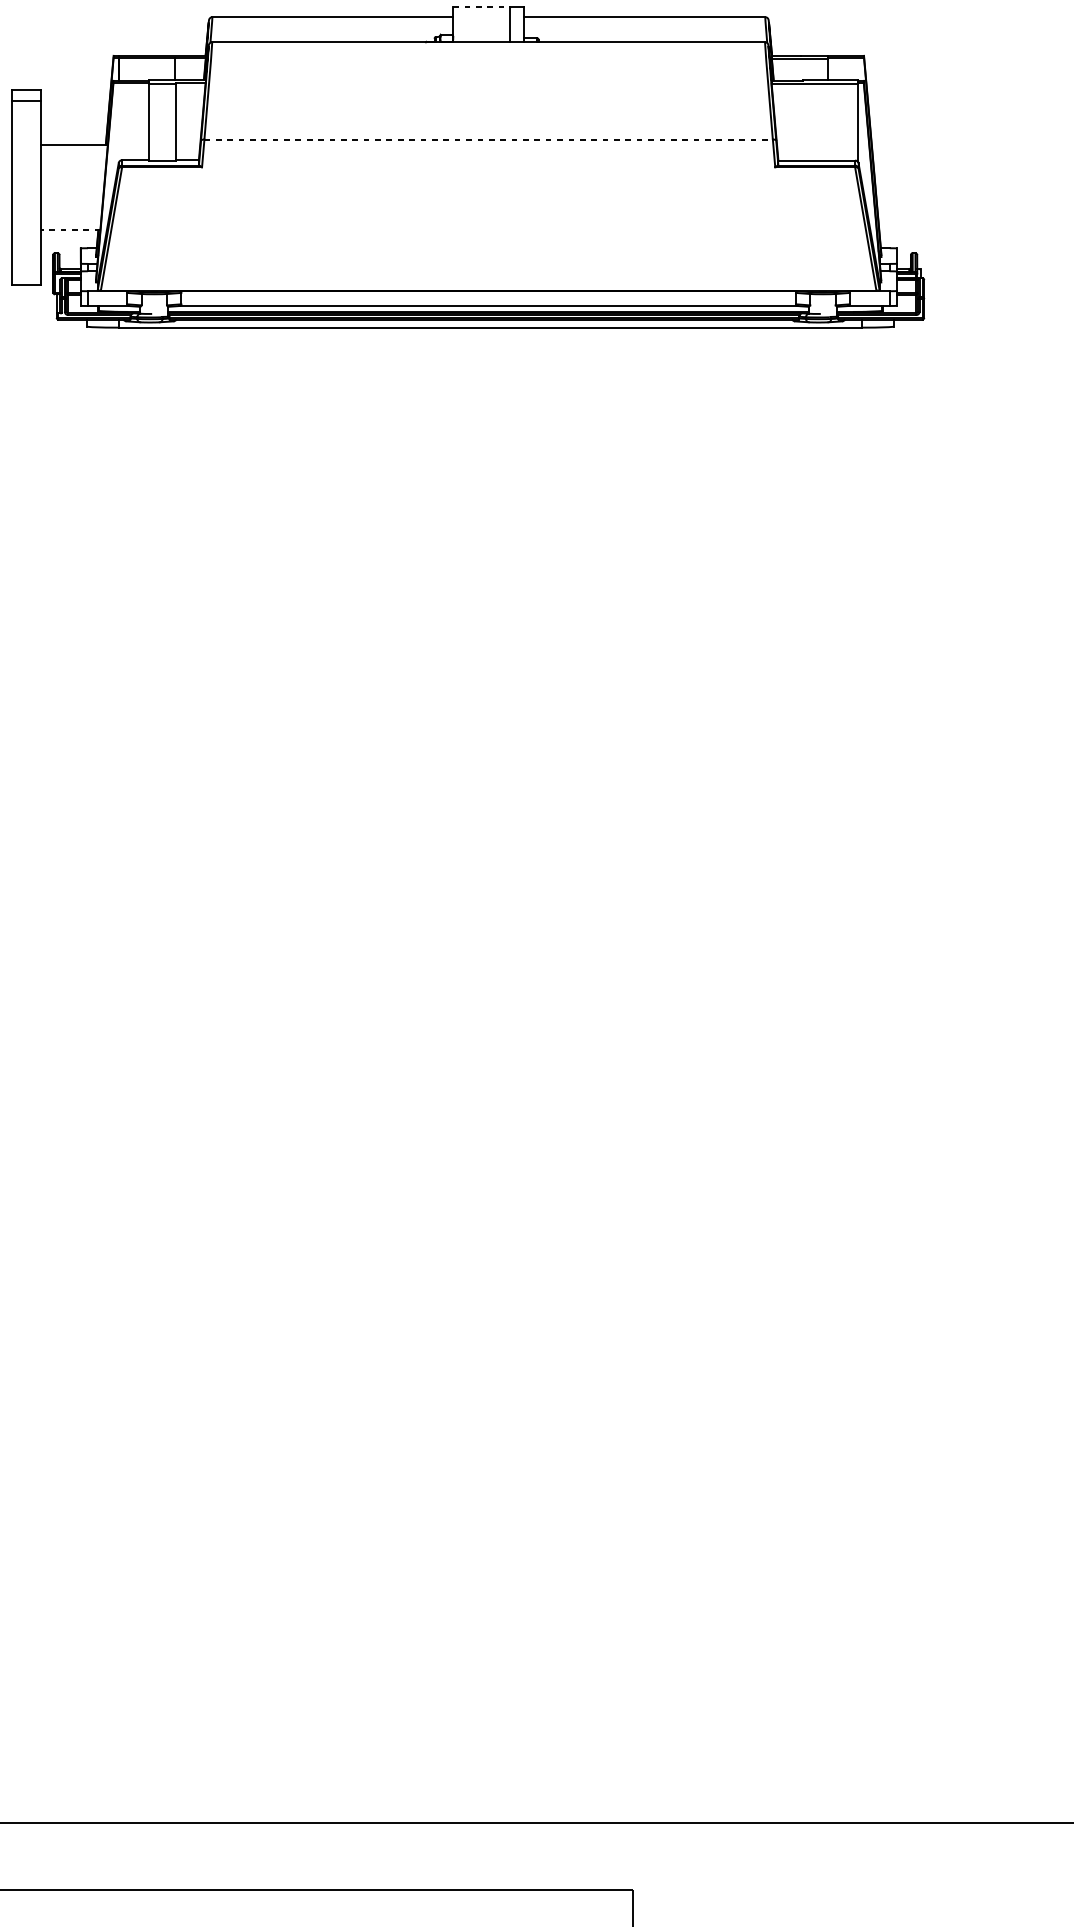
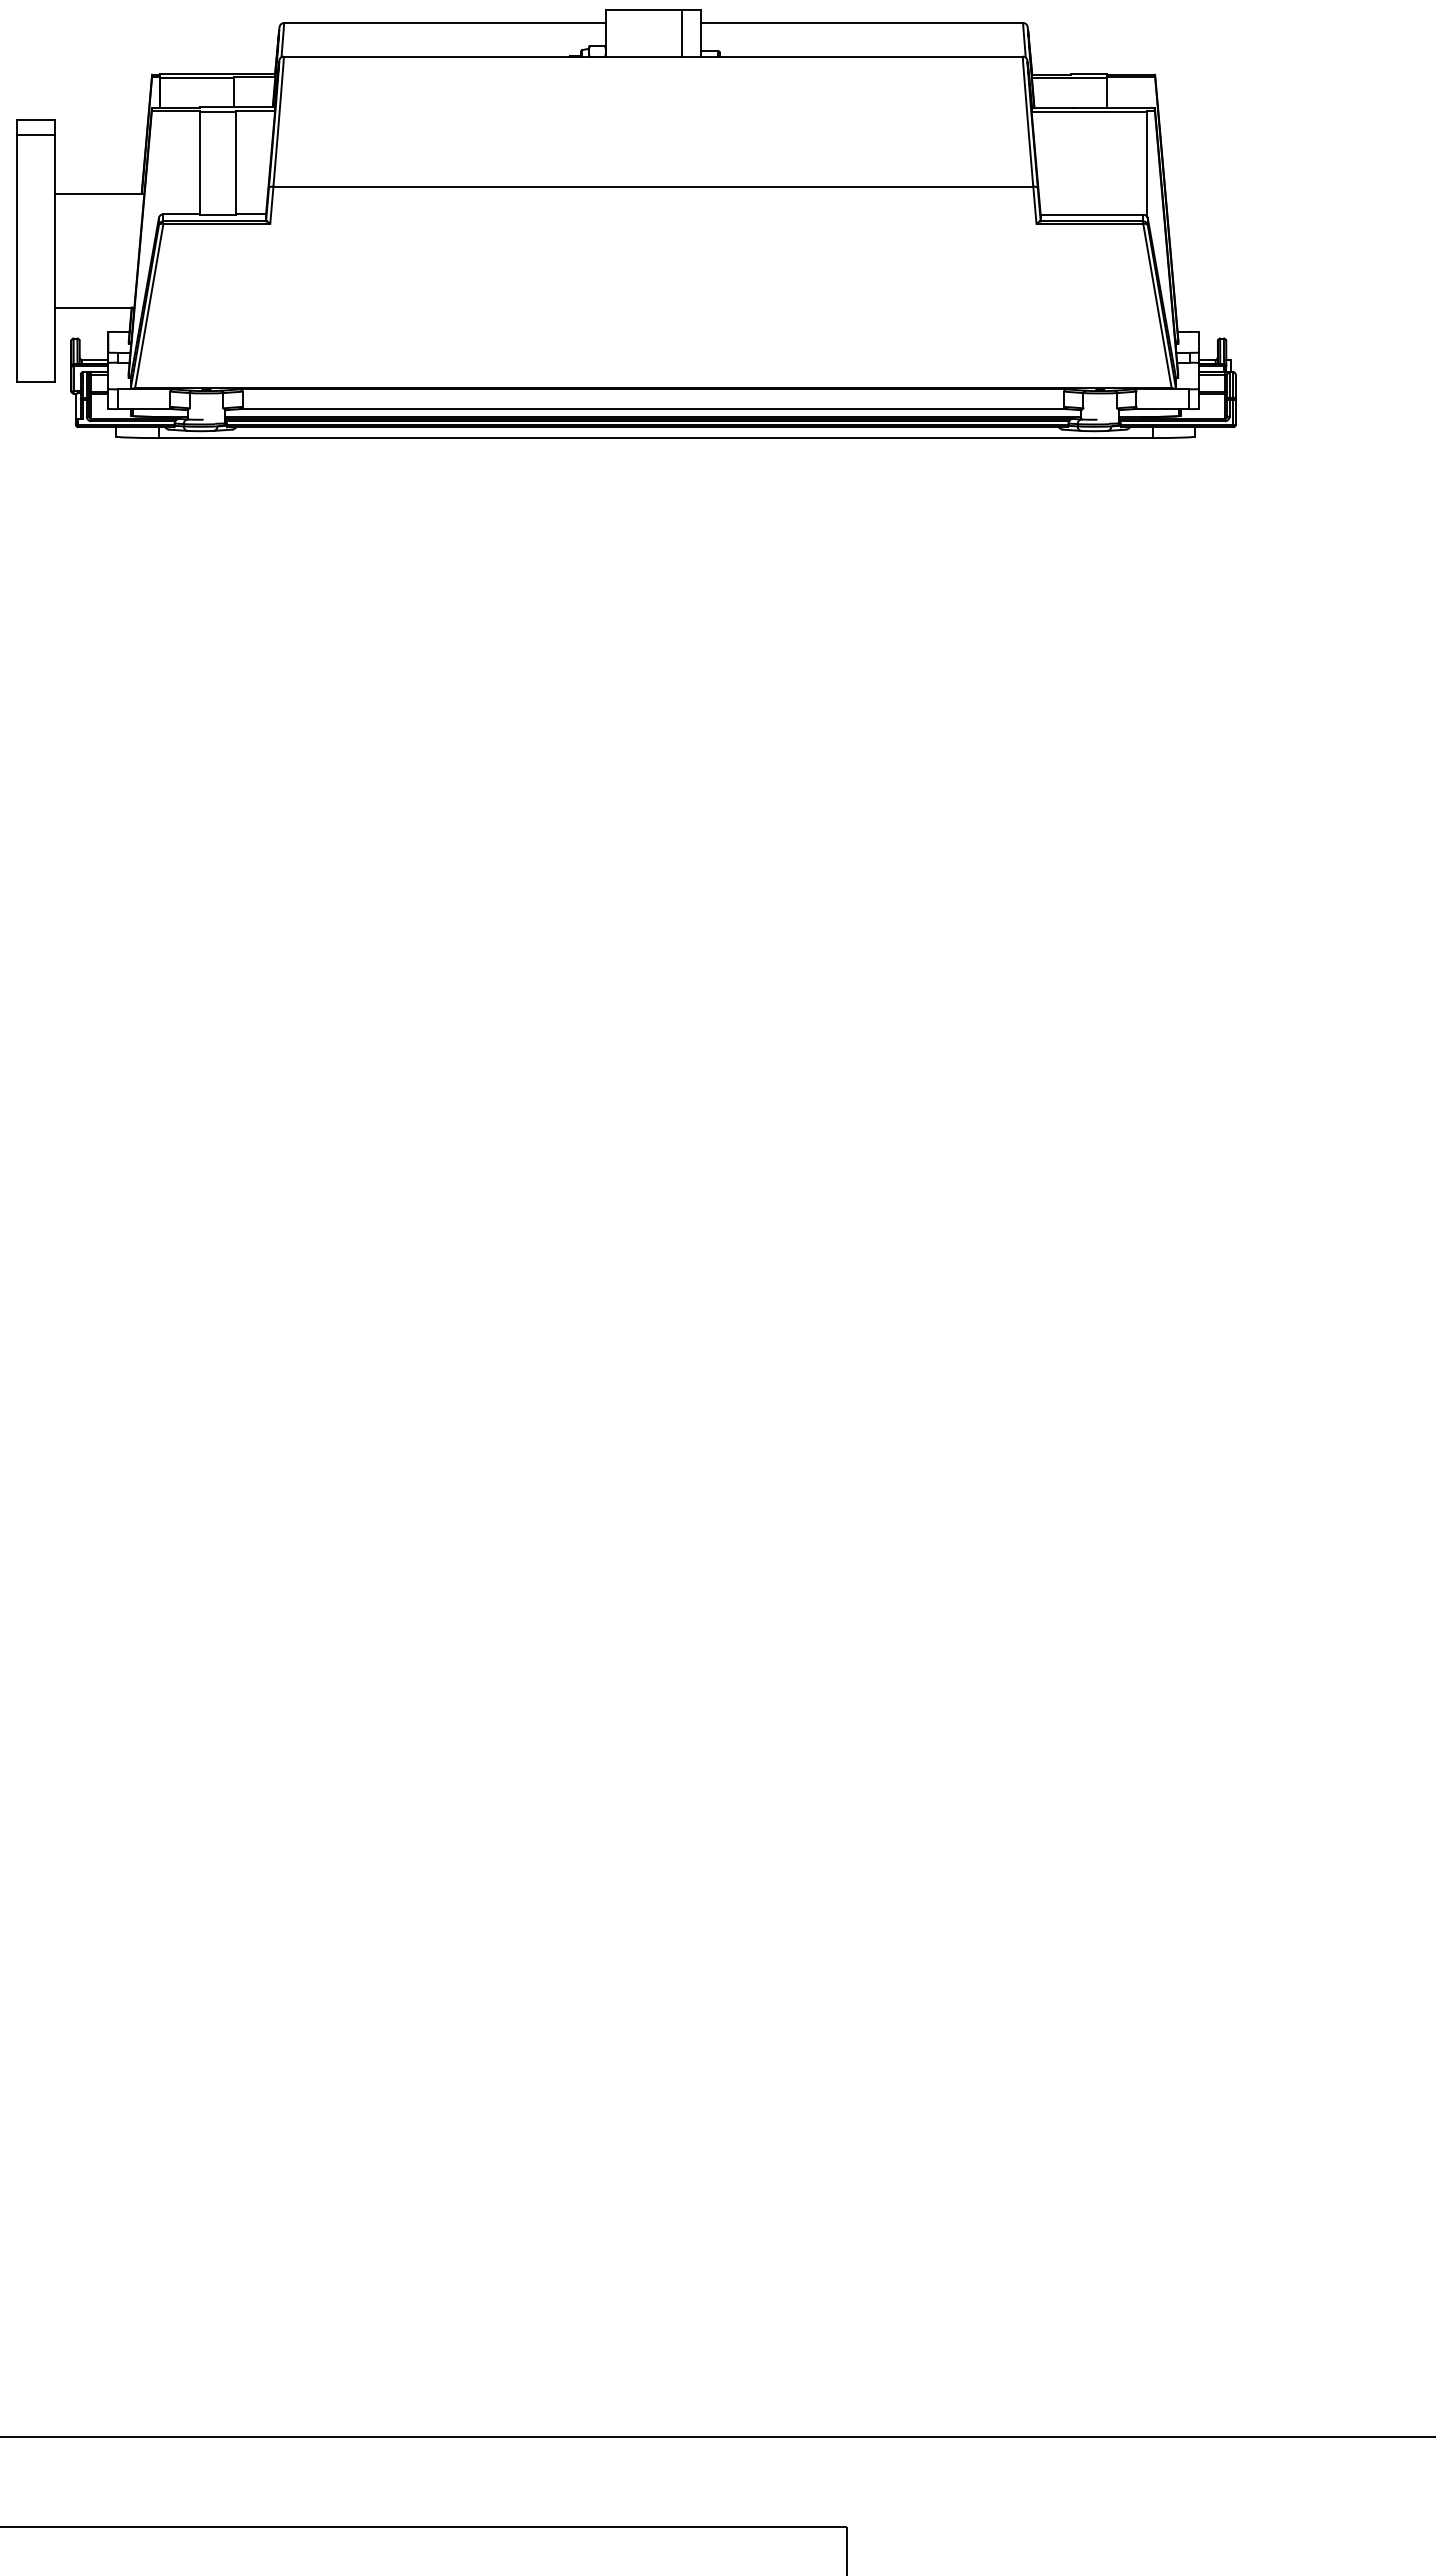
line: (482, 7) -> (644, 9), dashed -> solid
line: (488, 139) -> (653, 186), dashed -> solid
line: (70, 229) -> (94, 307), dashed -> solid

